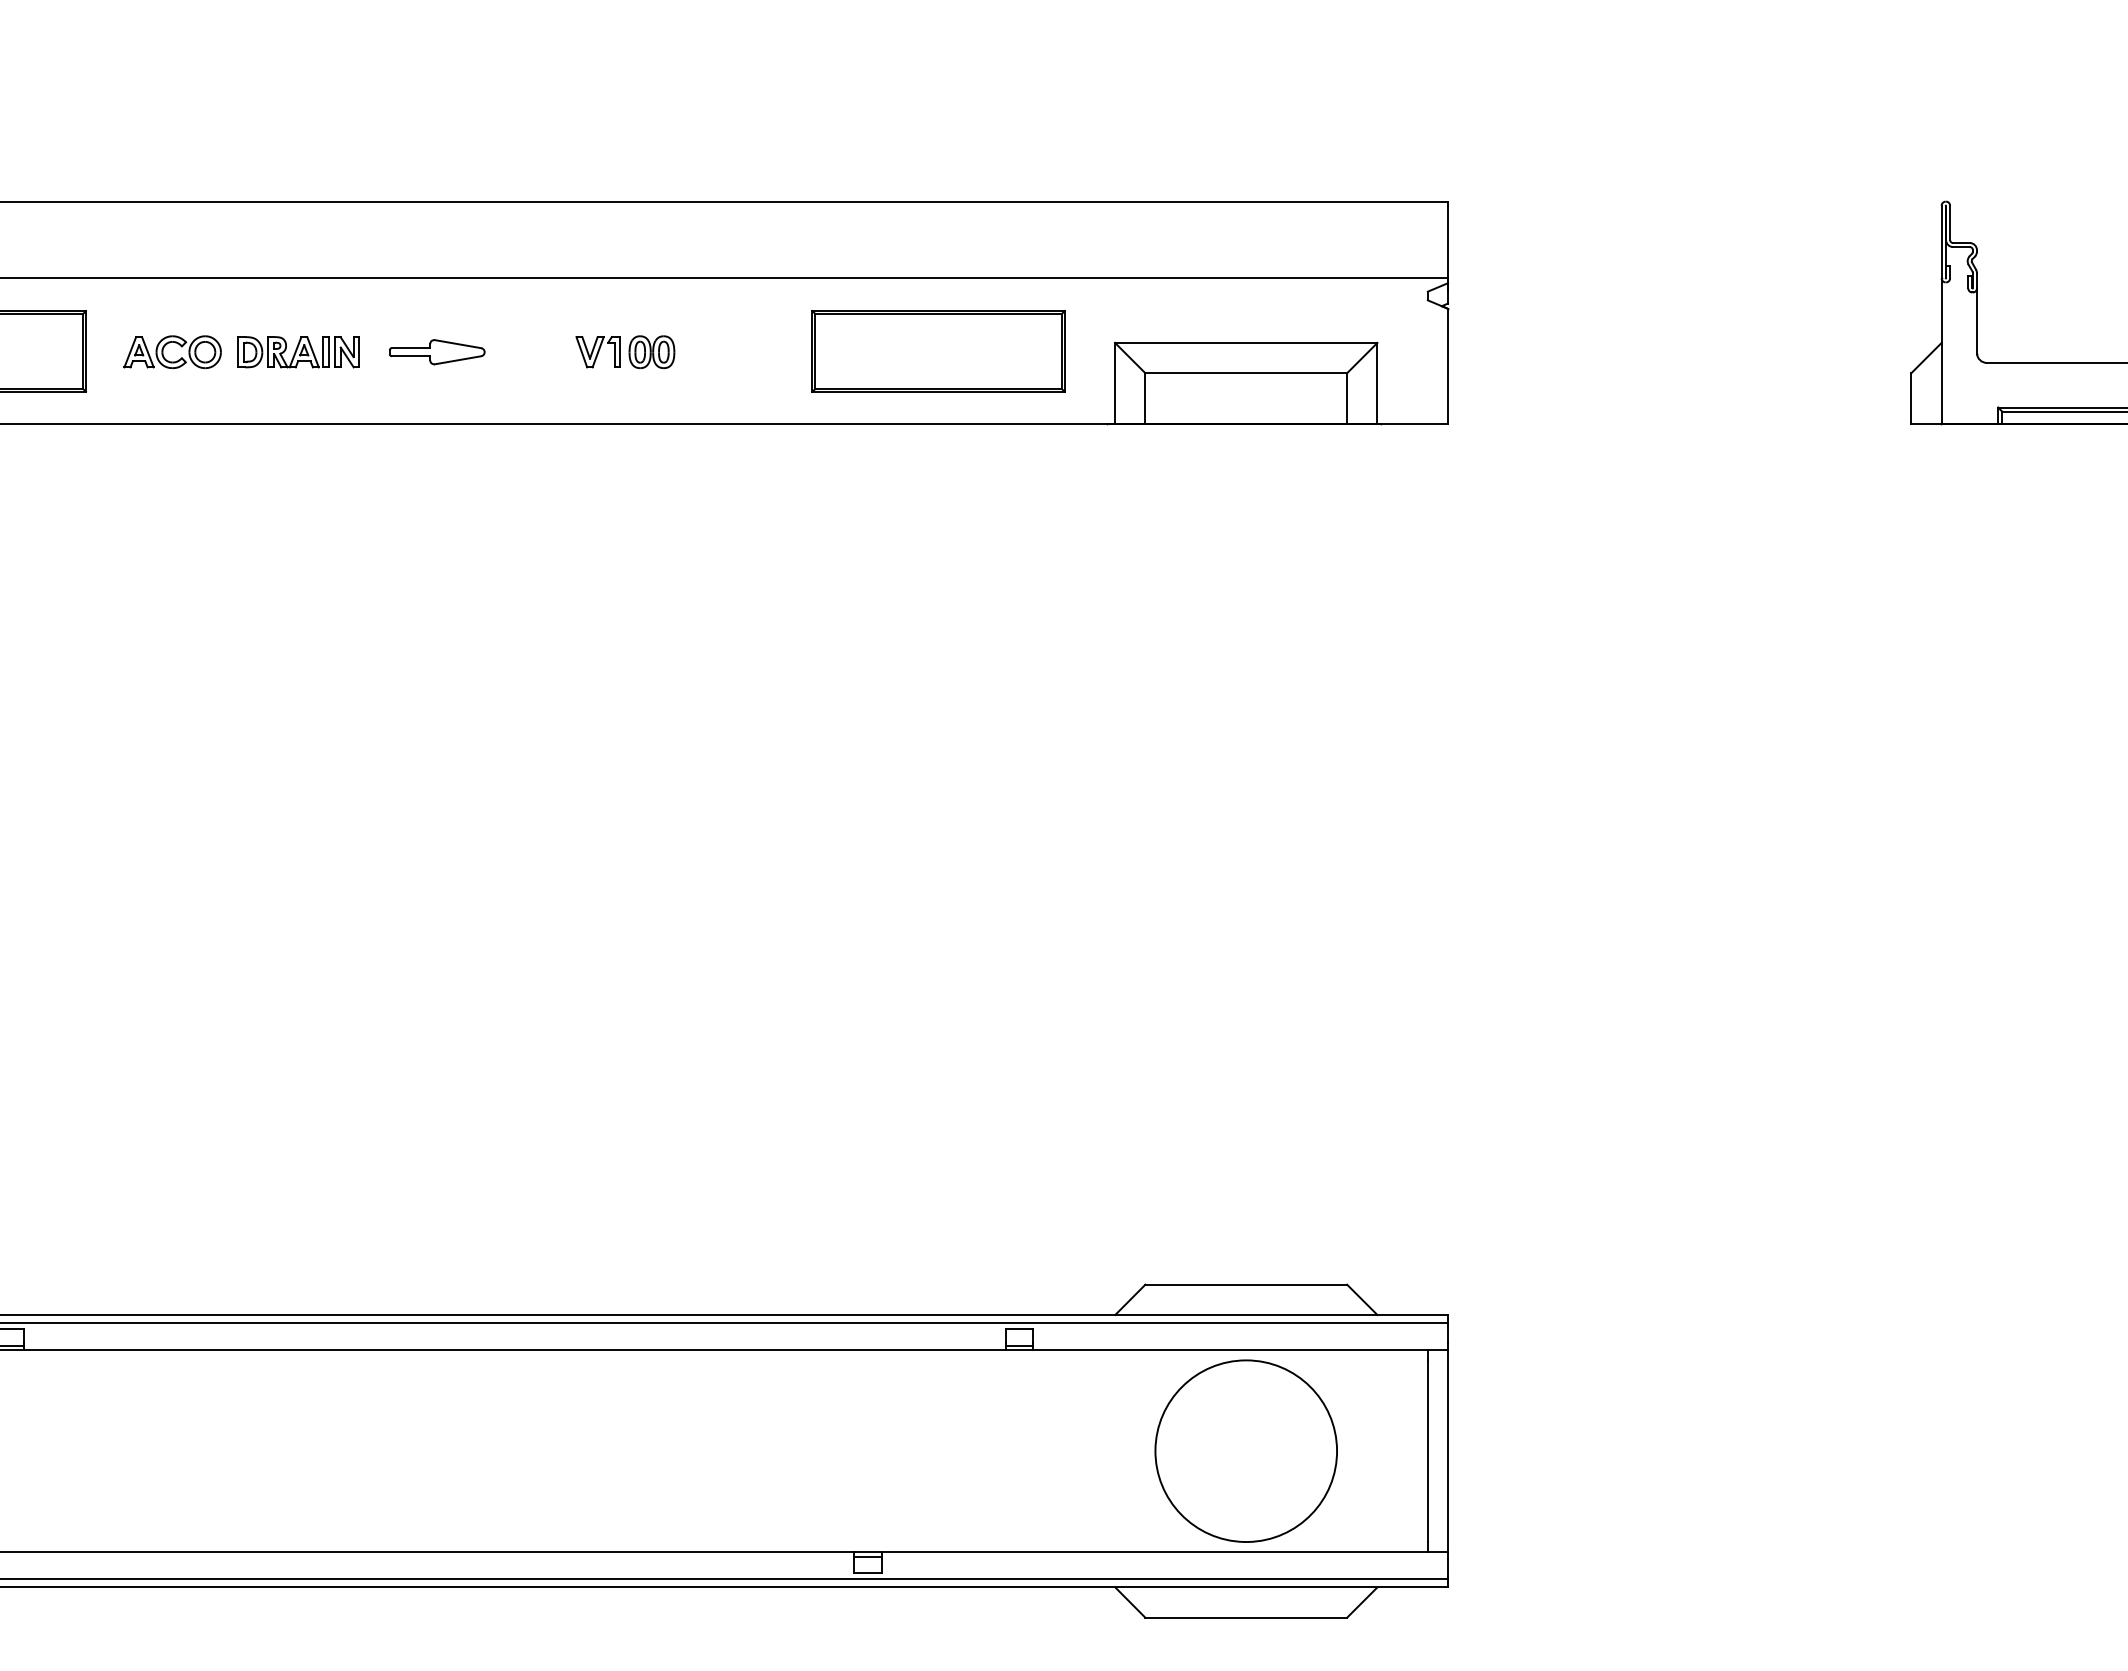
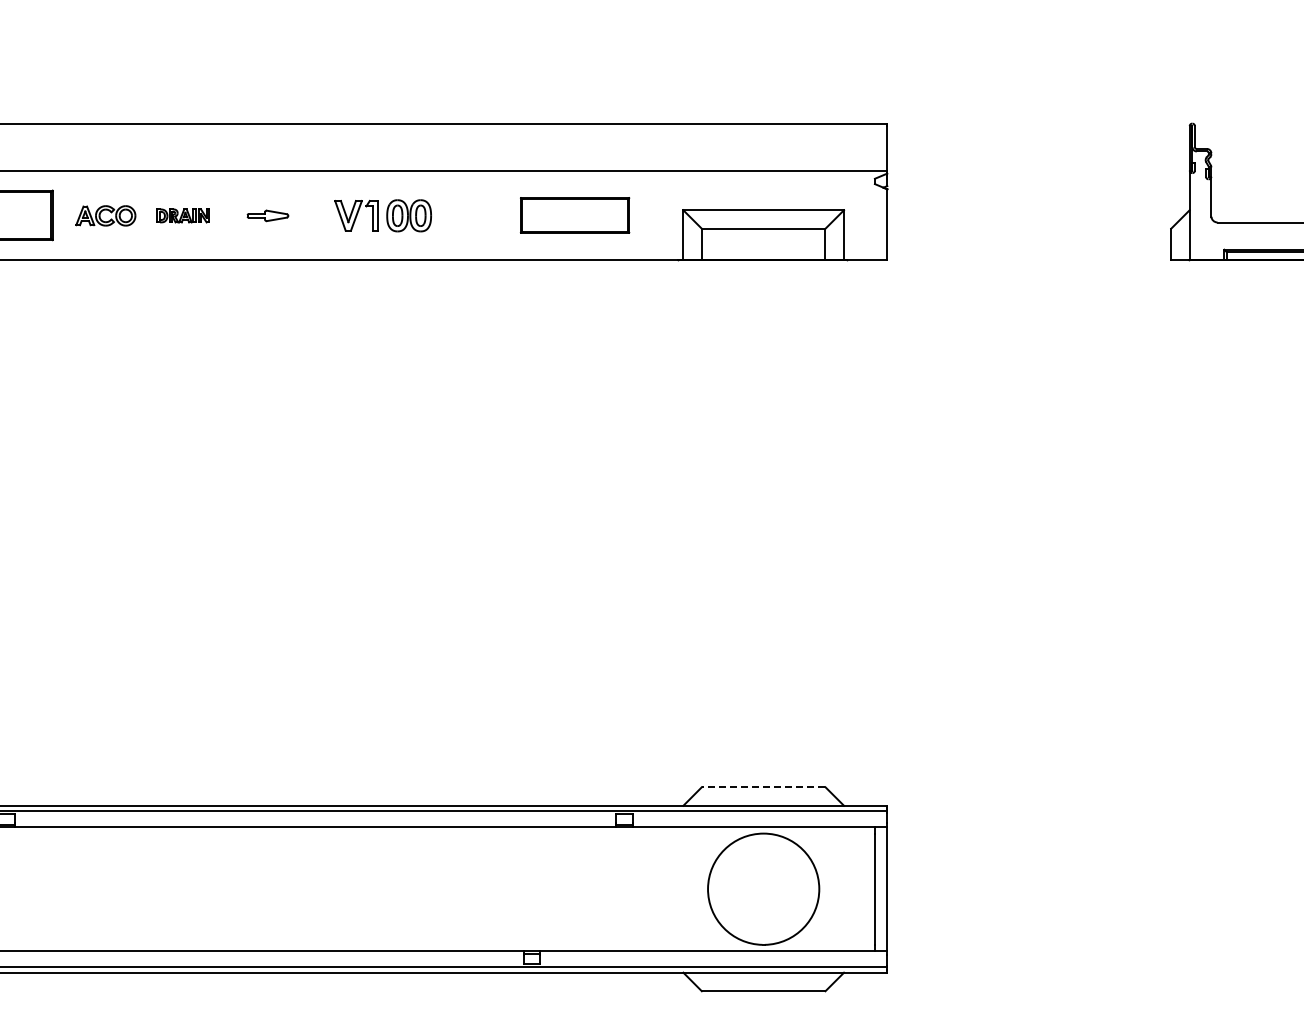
part: (297, 351) -> (182, 215), size x0.7
part: (436, 351) -> (267, 215), size x0.7
part: (625, 351) -> (383, 215), size x1.6
part: (937, 351) -> (574, 215), size x0.7
line: (1245, 1285) -> (763, 787), solid -> dashed

